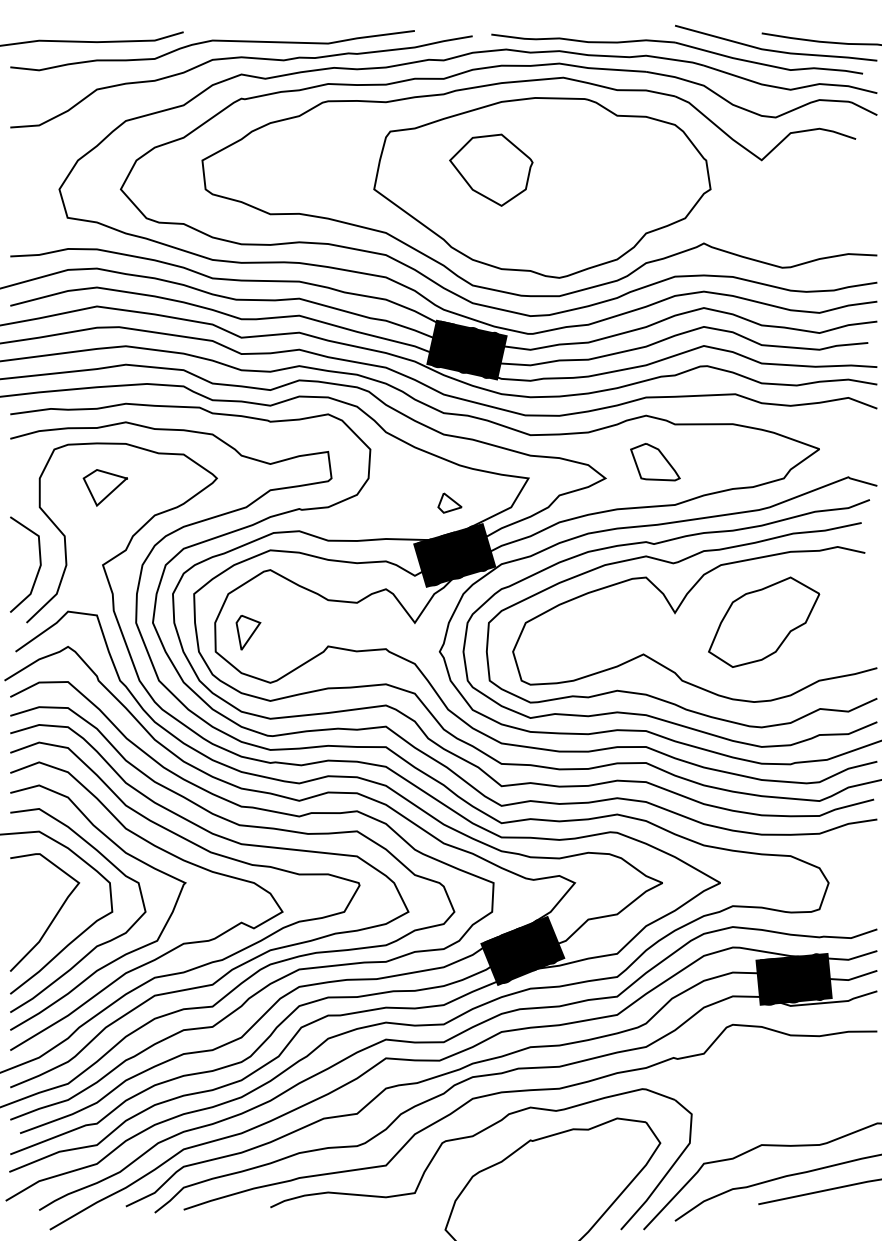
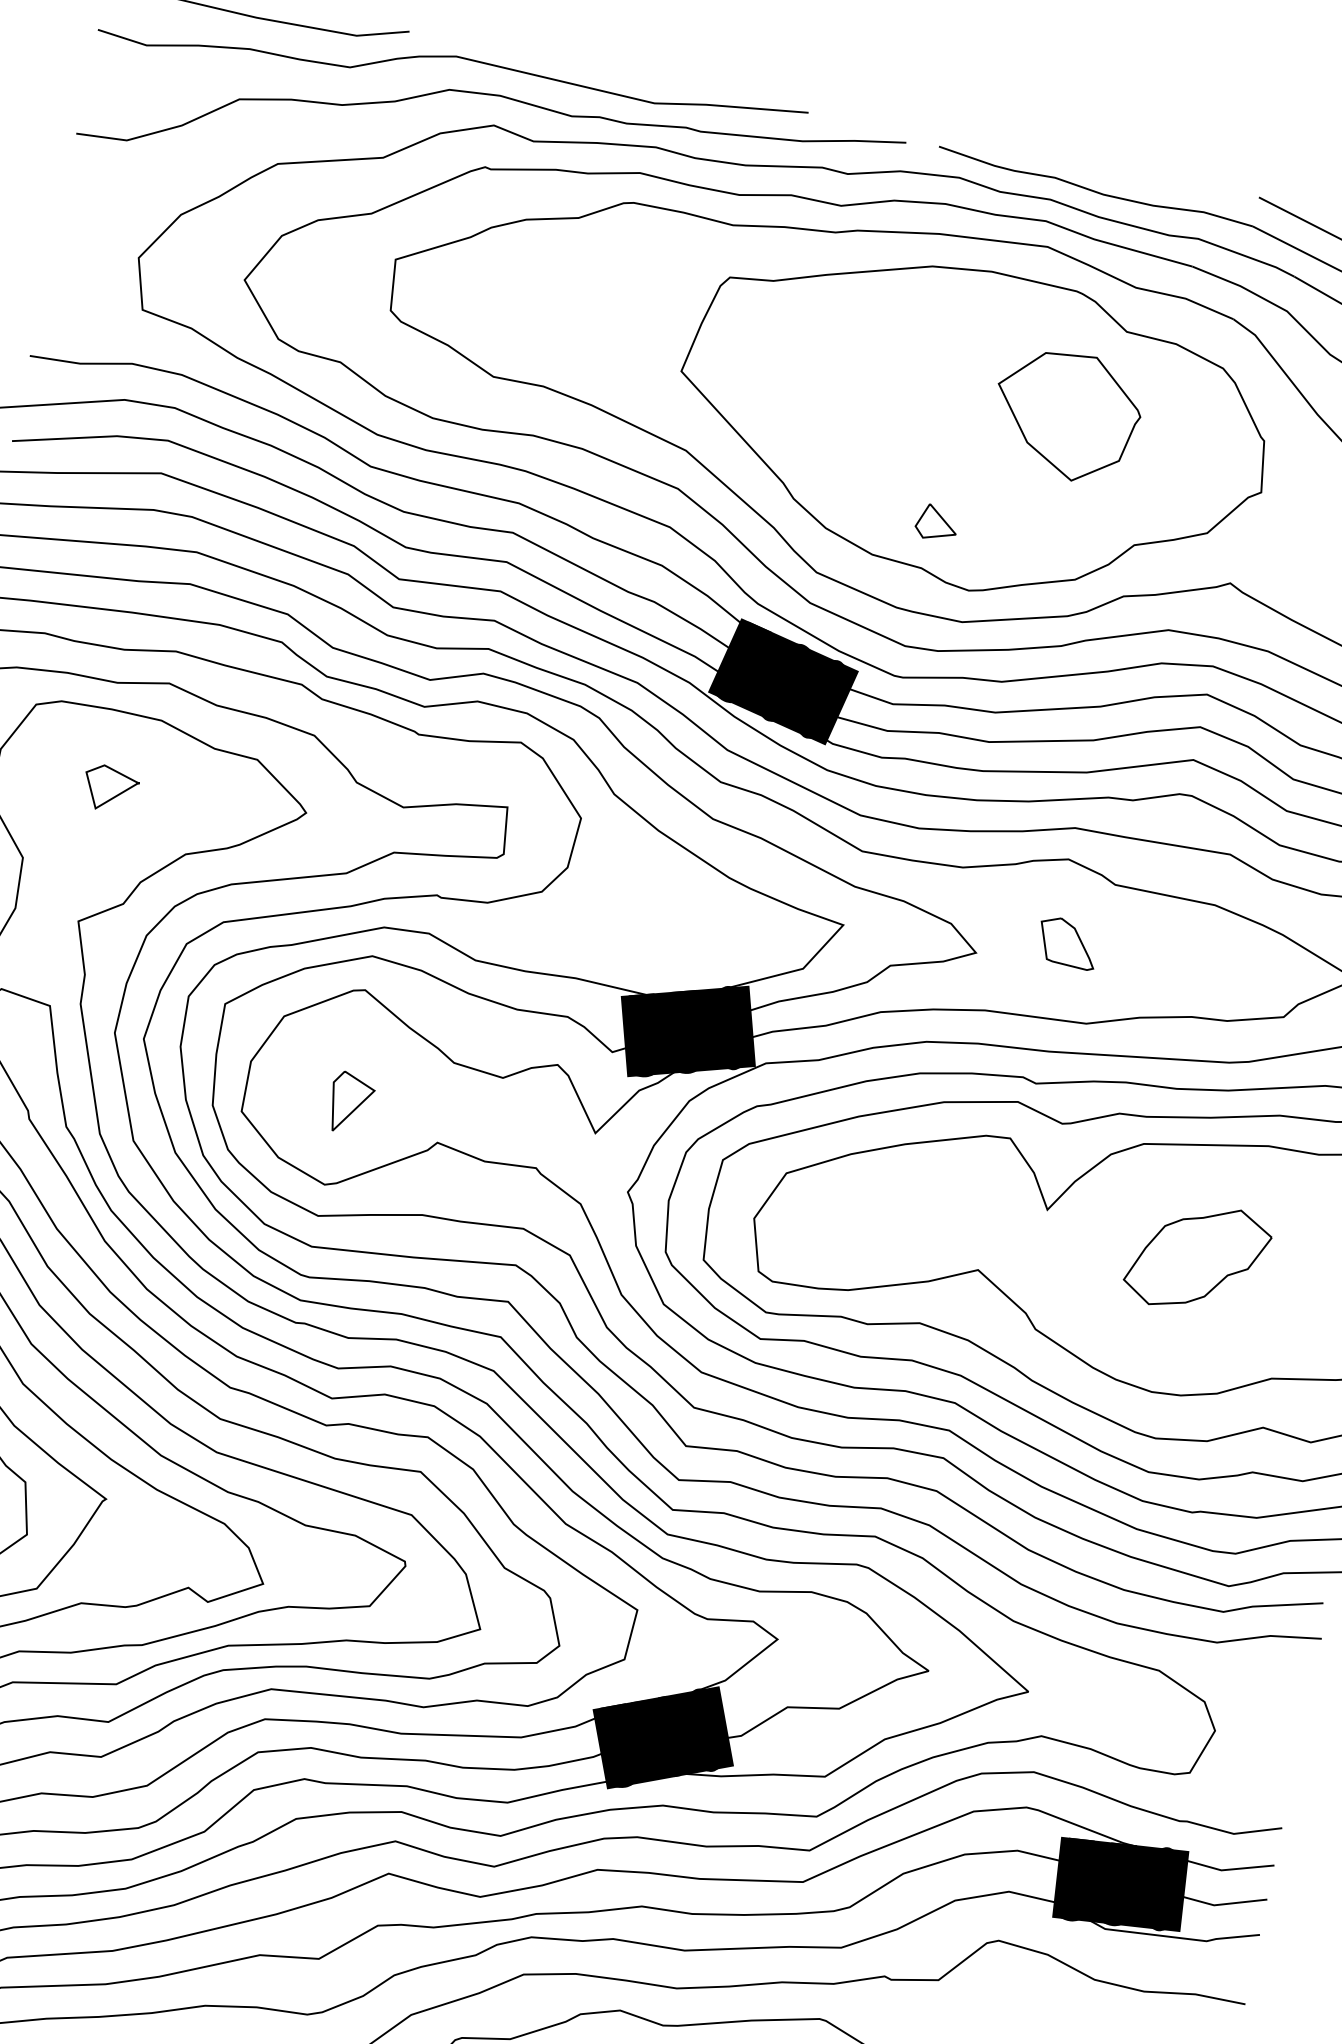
part: (491, 169) -> (1066, 414), moved
part: (655, 462) -> (1067, 943), size x0.7
part: (104, 487) -> (109, 788), size x0.7
part: (449, 502) -> (936, 521), moved
part: (764, 621) -> (1198, 1256), size x0.7
part: (248, 632) -> (350, 1103), moved

